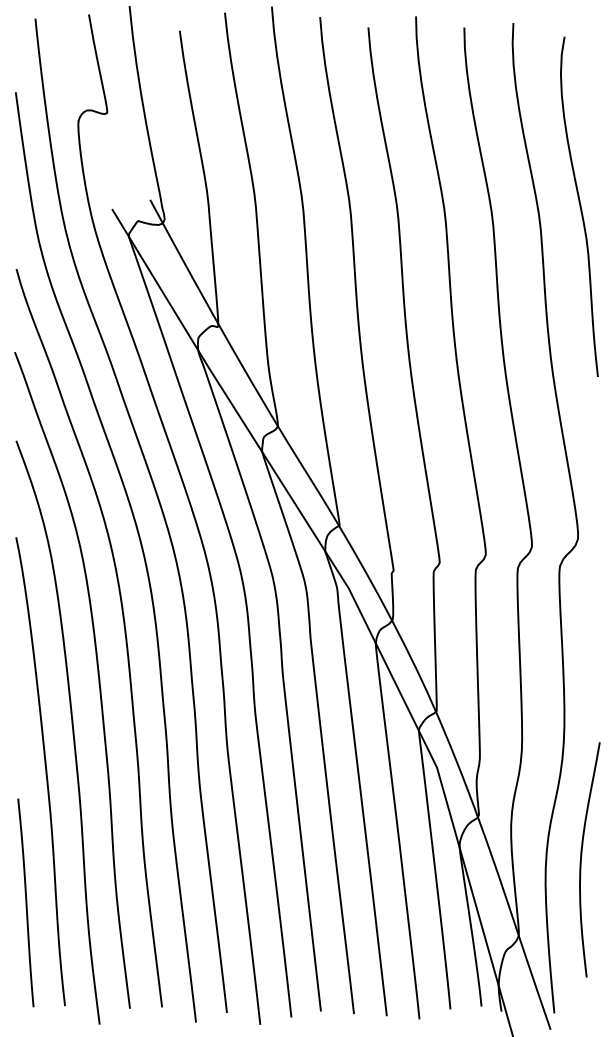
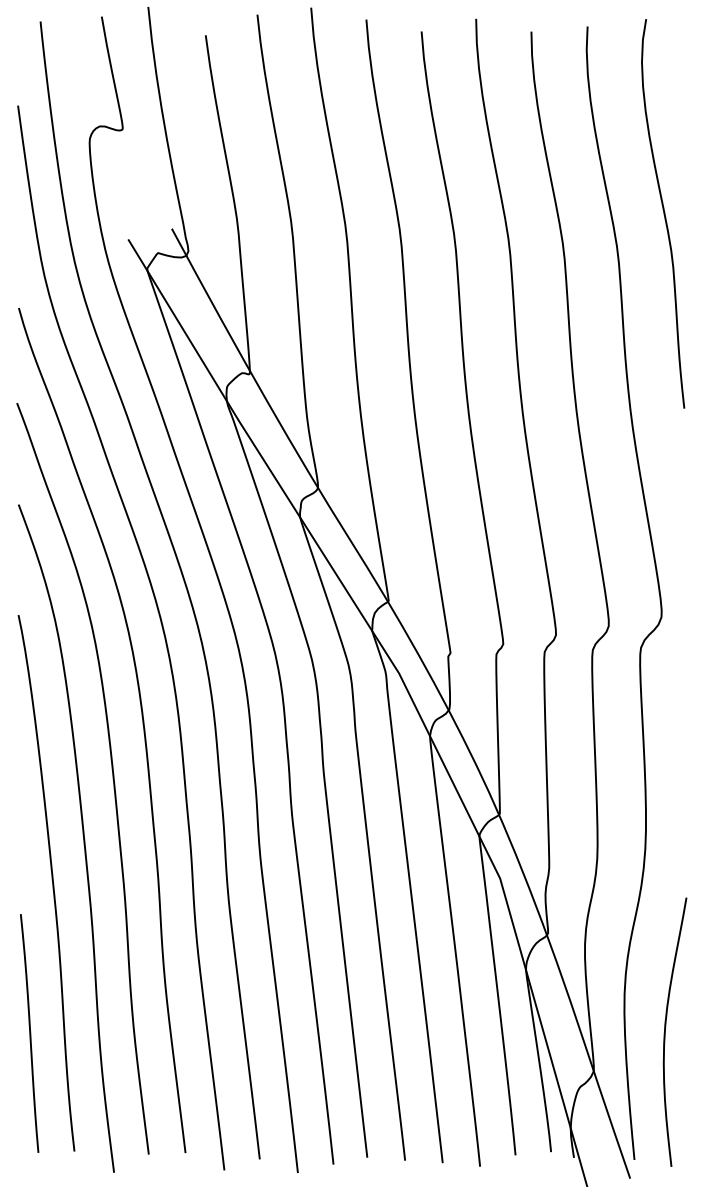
curve: (579, 206) -> (663, 213), moved
curve: (581, 859) -> (665, 1031), moved

